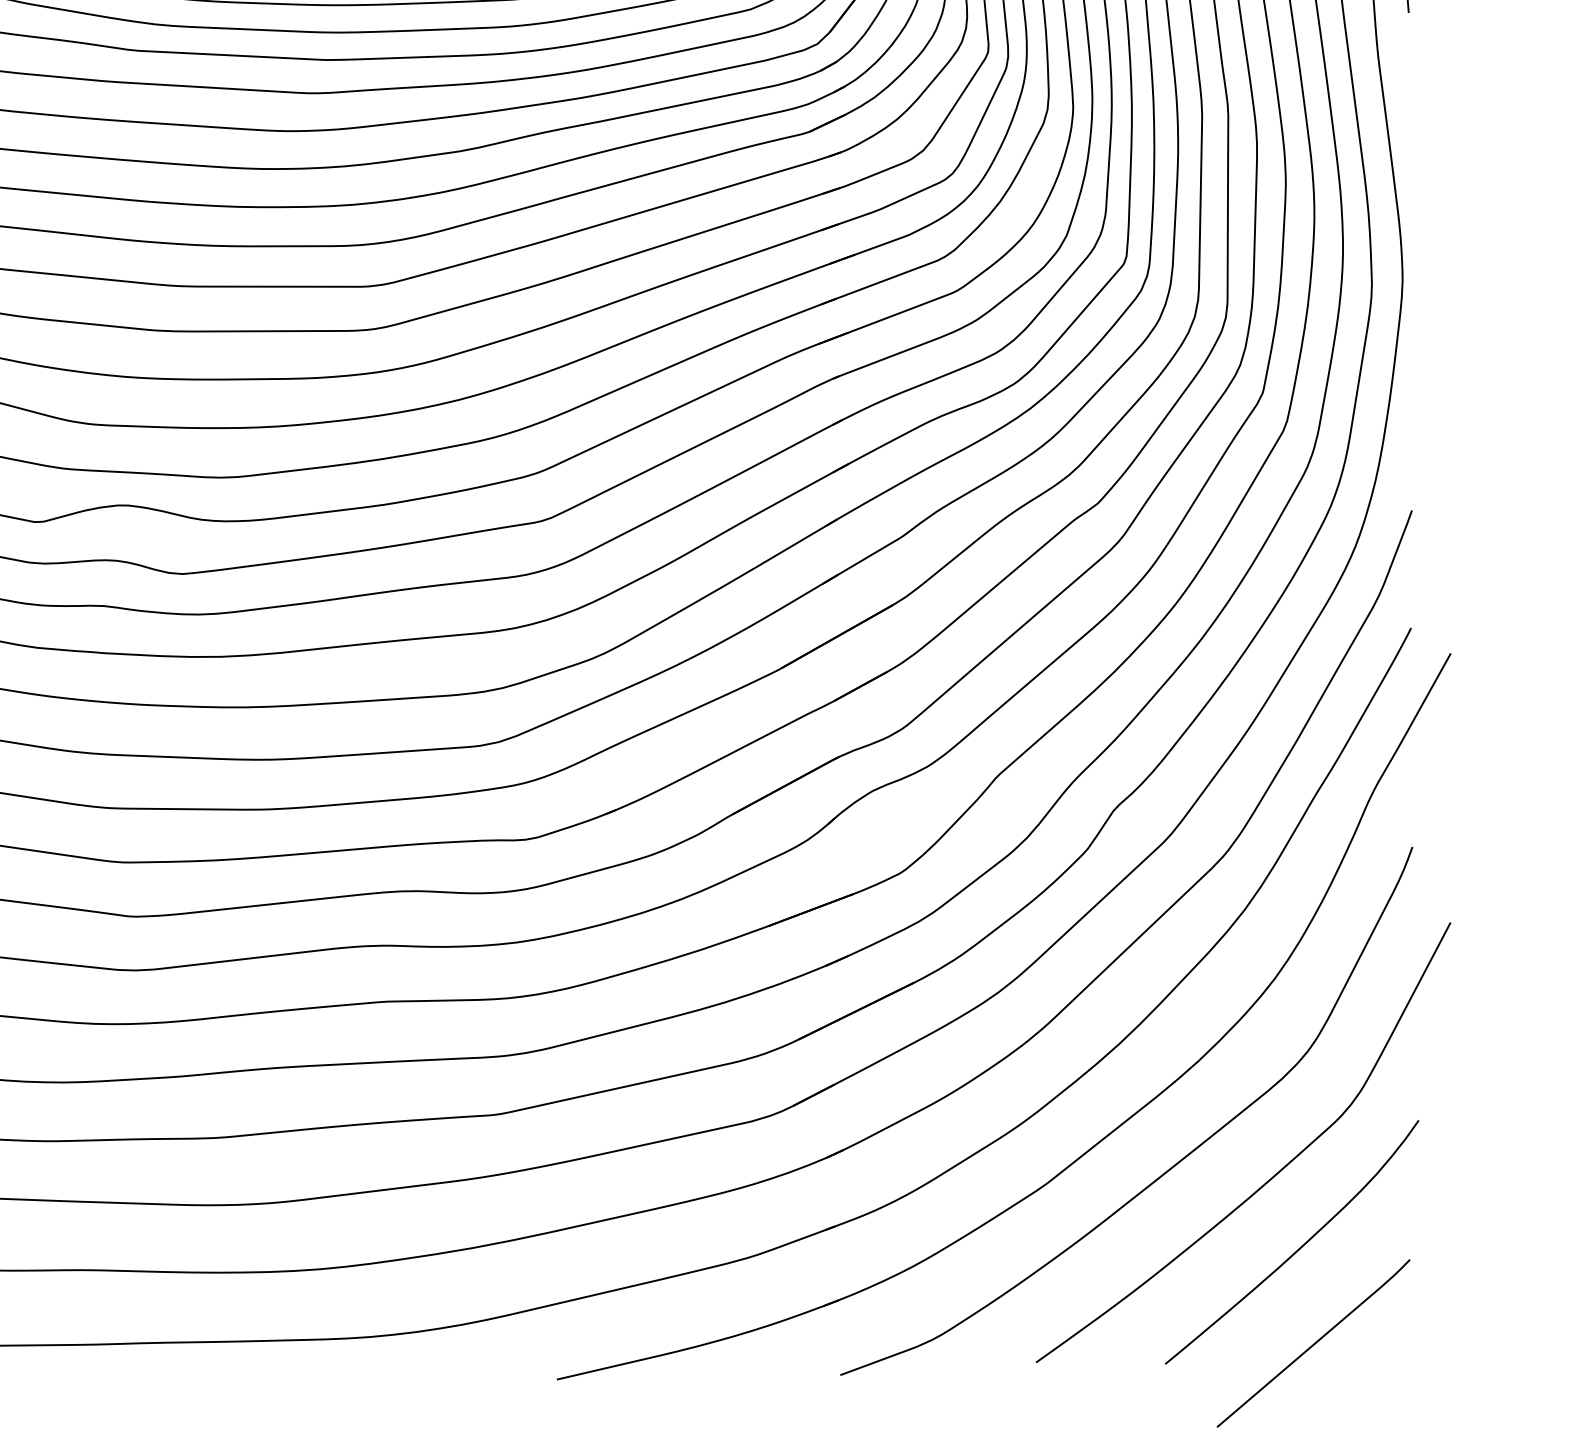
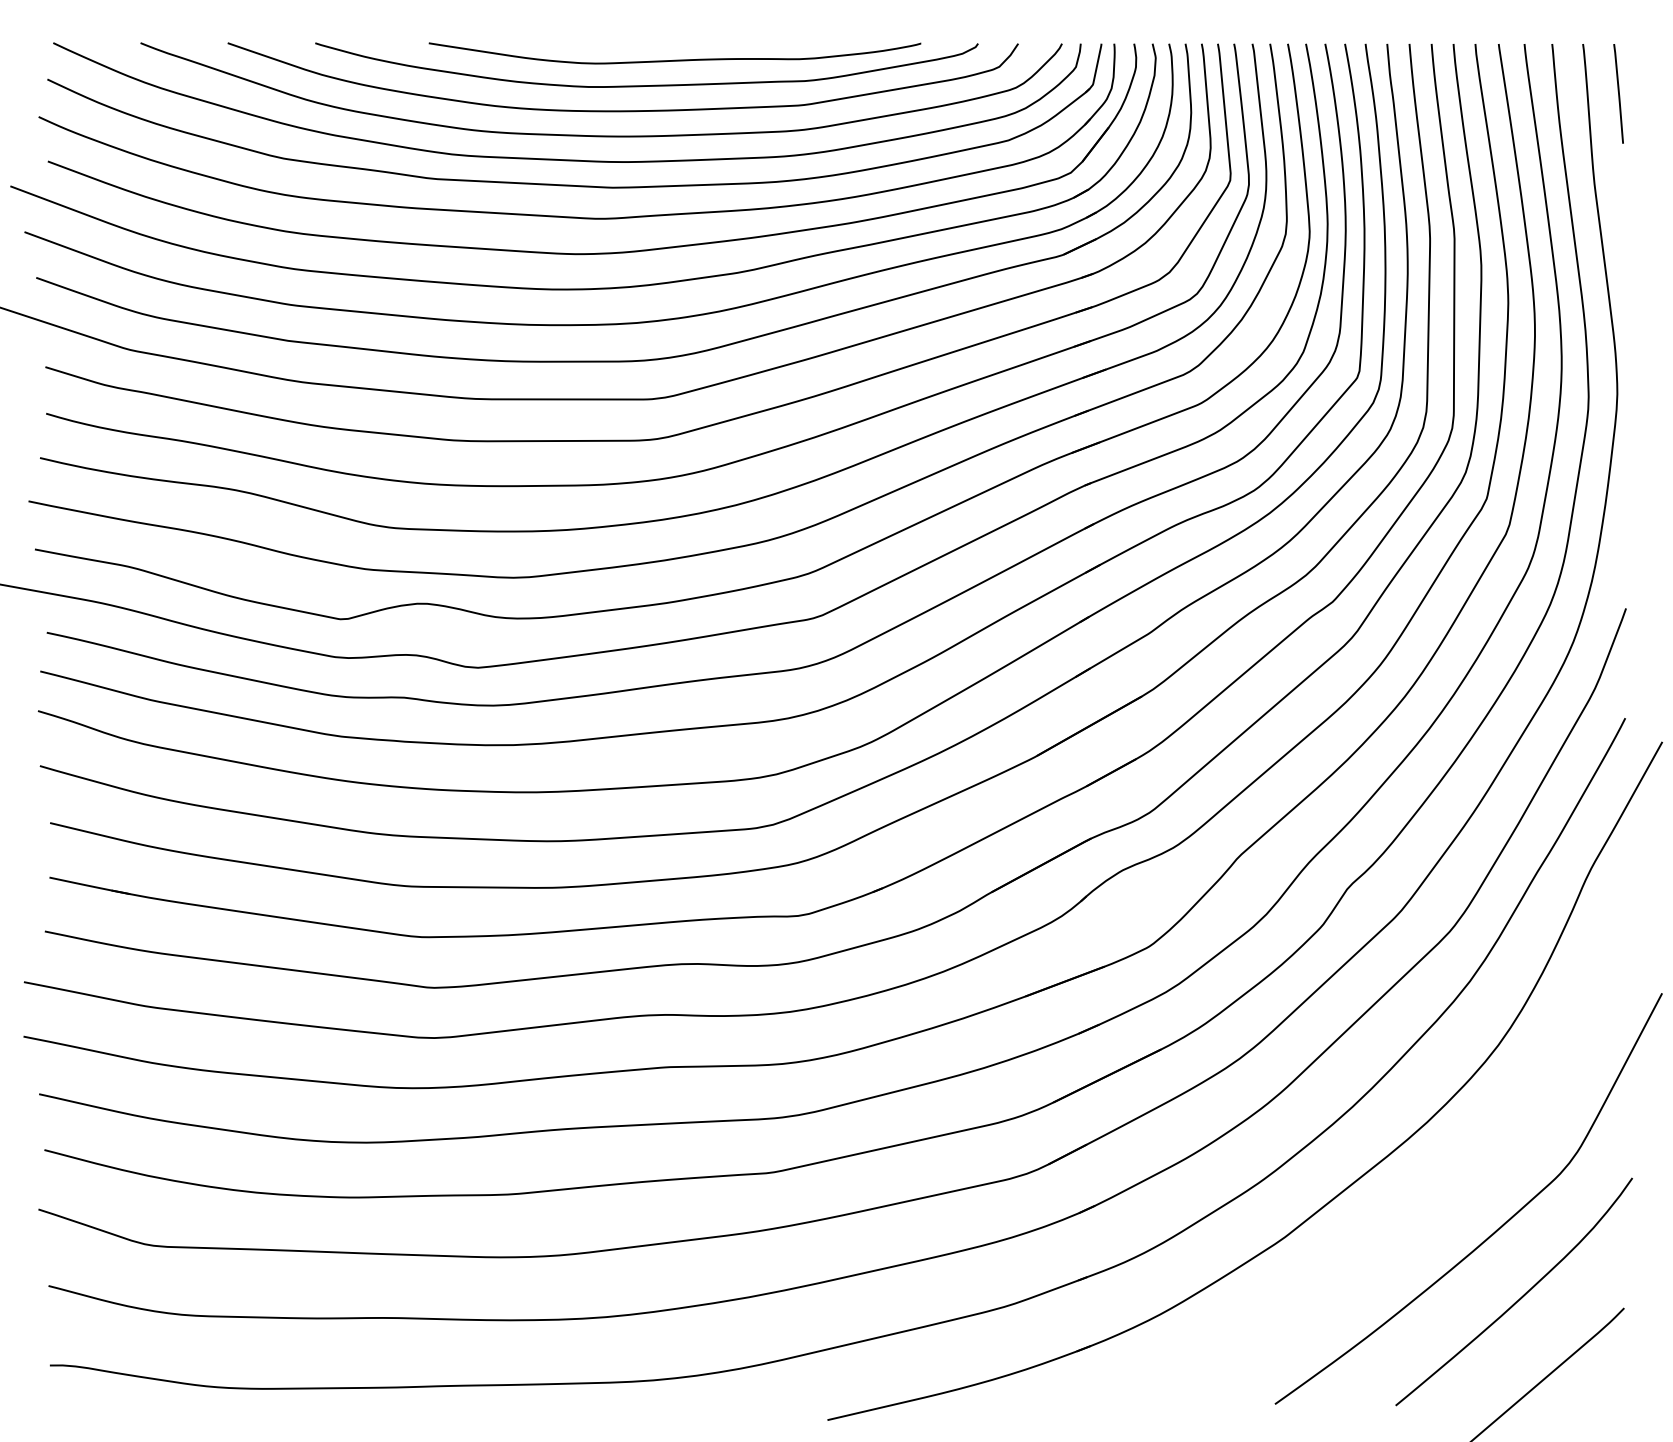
curve: (1173, 1164) -> (1403, 1219), removed

